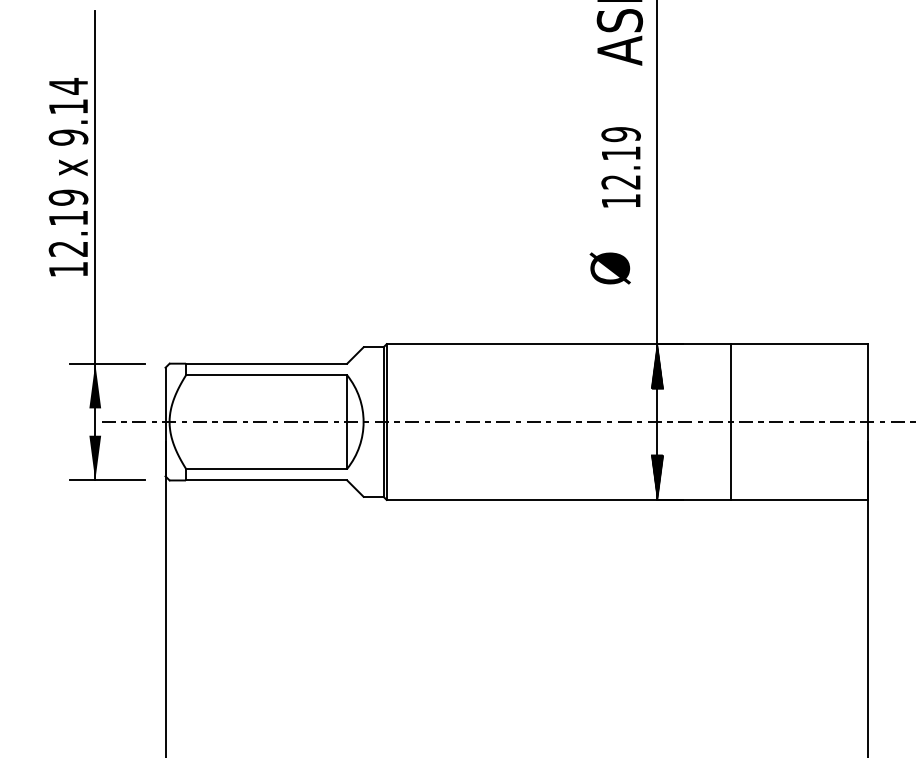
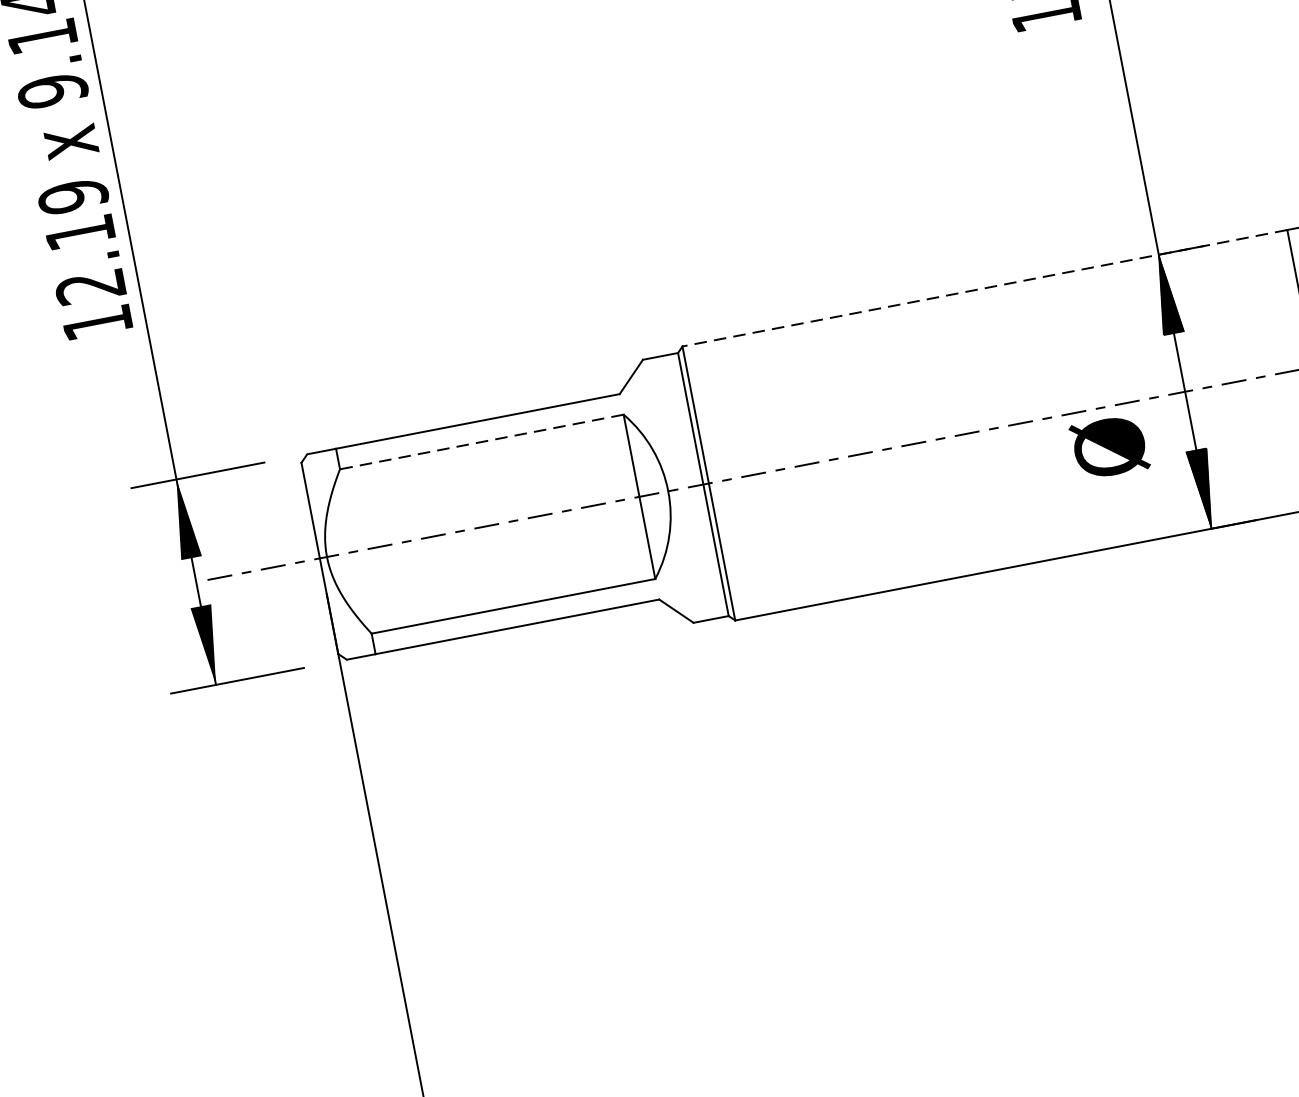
text: (609, 268) -> (1108, 447), moved
line: (558, 344) -> (984, 288), solid -> dashed
line: (266, 375) -> (481, 442), solid -> dashed

